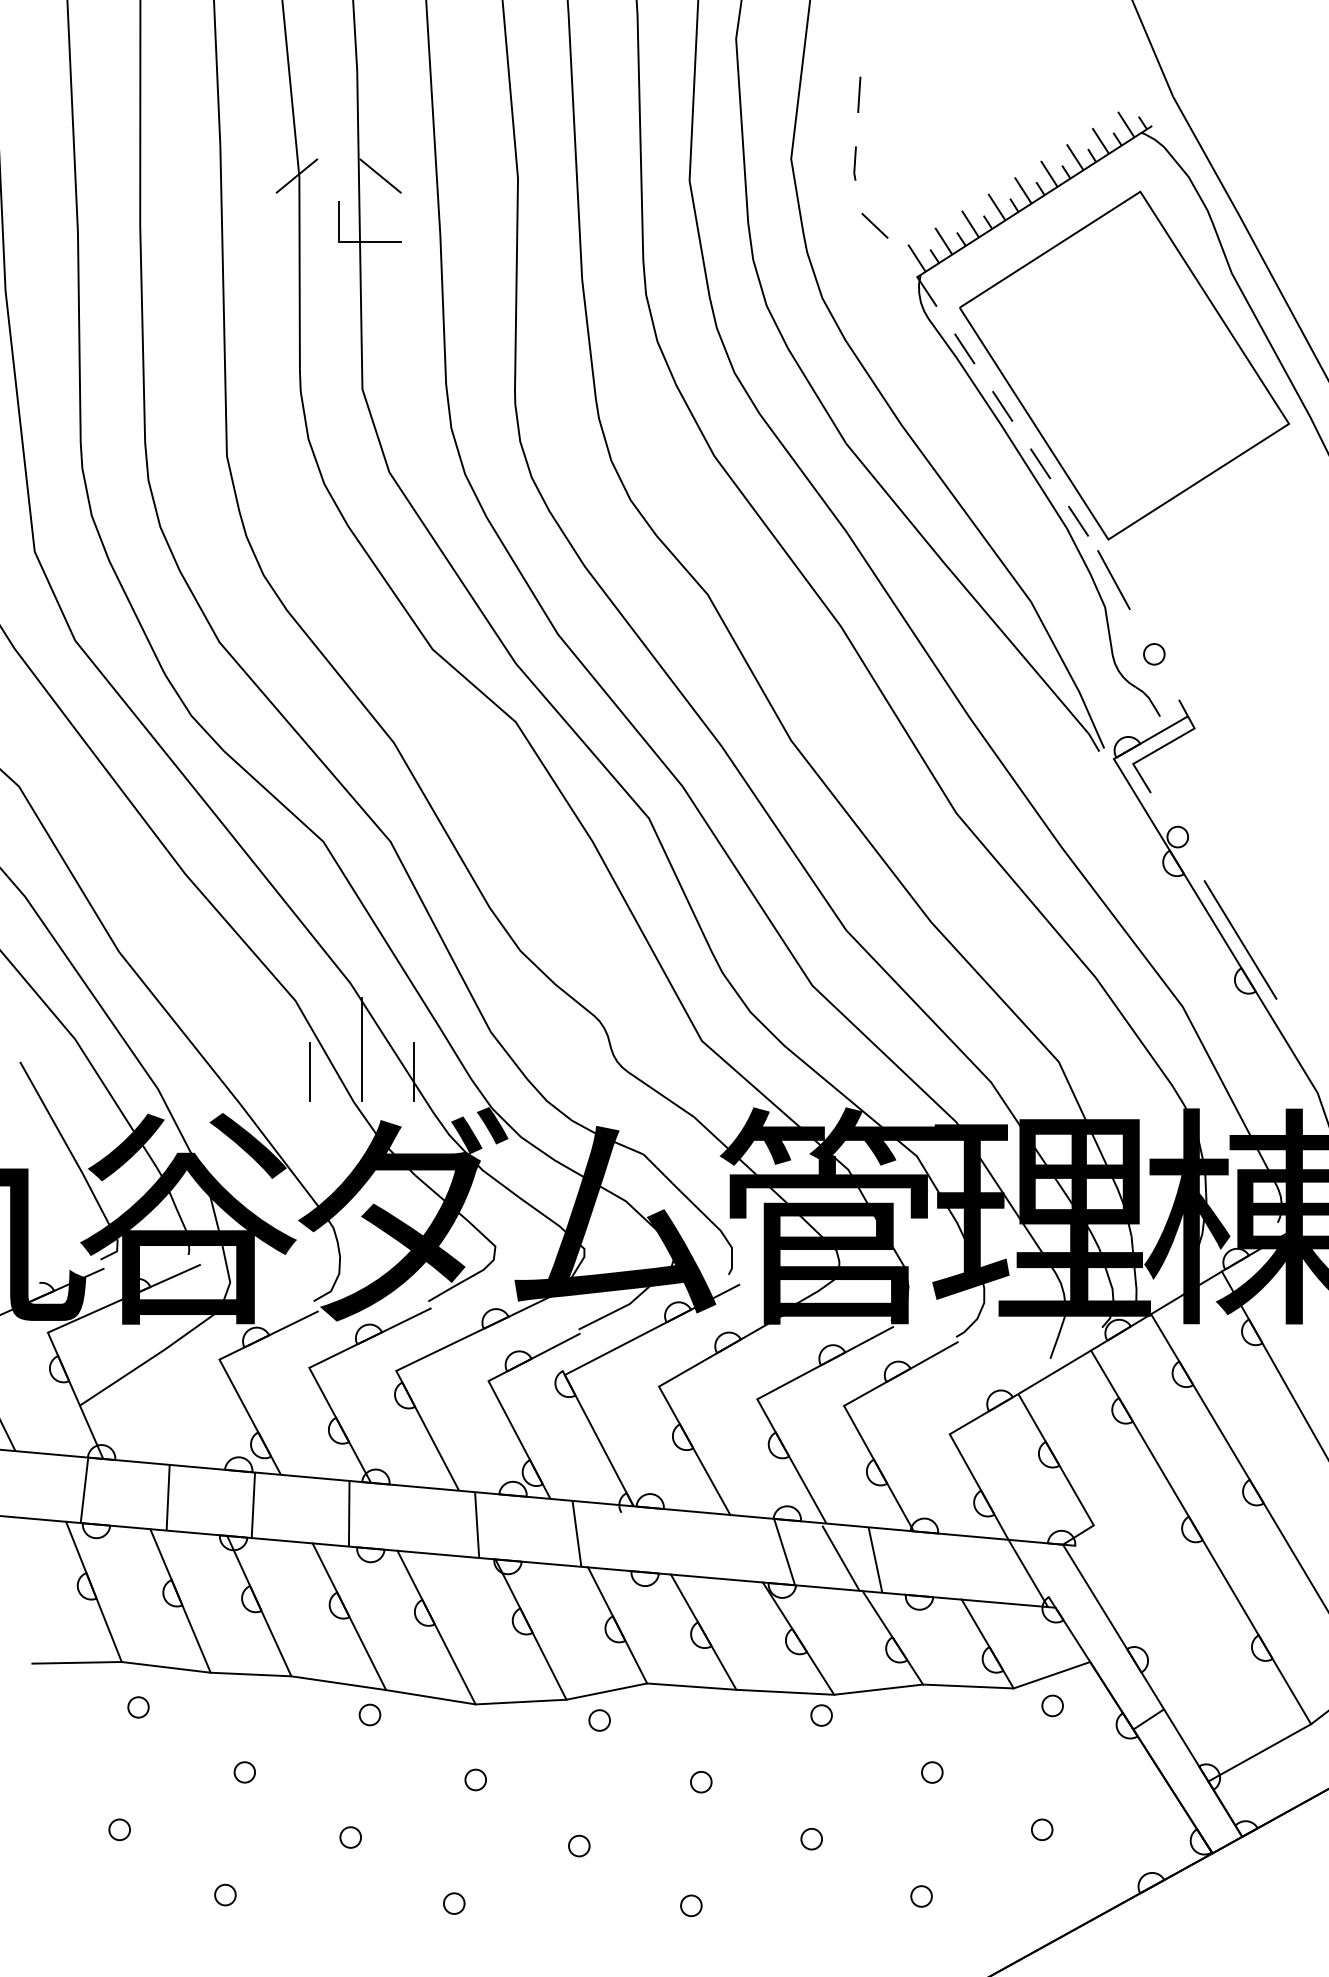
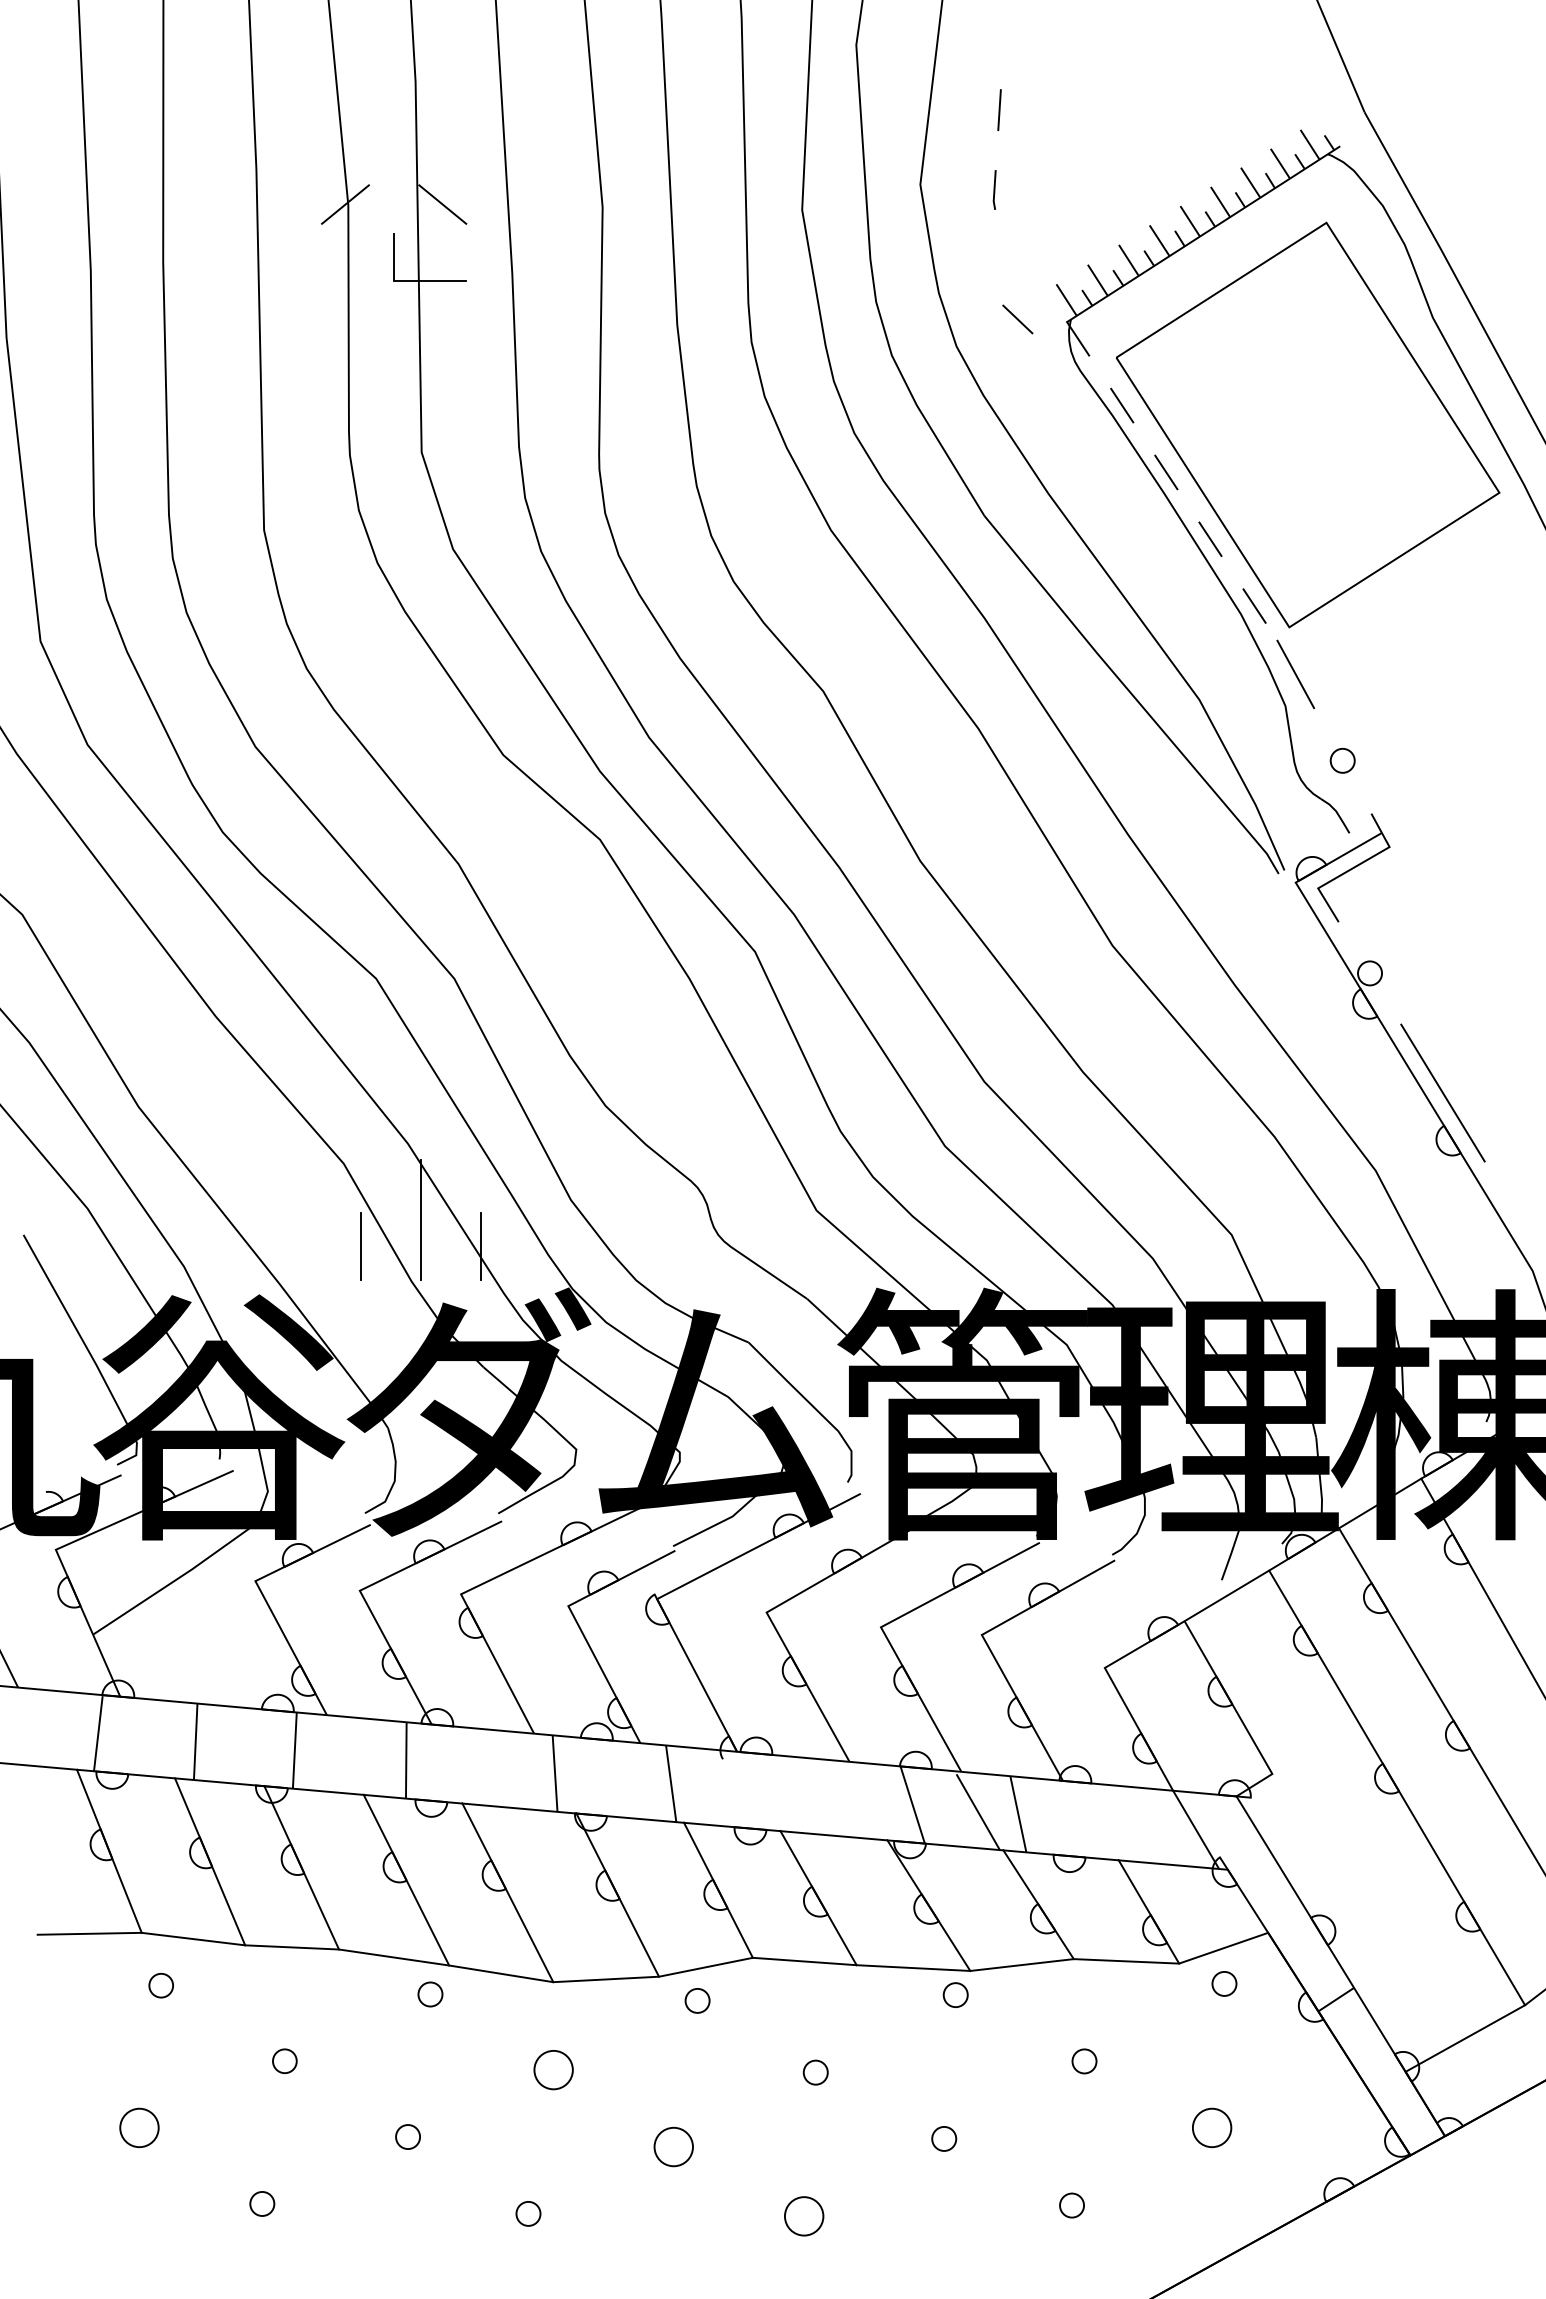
line: (874, 225) -> (1017, 319), moved
circle: (475, 1779) -> (553, 2069), size x1.6
circle: (119, 1829) -> (139, 2127), size x1.6
circle: (1042, 1829) -> (1212, 2127), size x1.6
circle: (579, 1845) -> (674, 2146), size x1.6
circle: (691, 1905) -> (804, 2216), size x1.6

